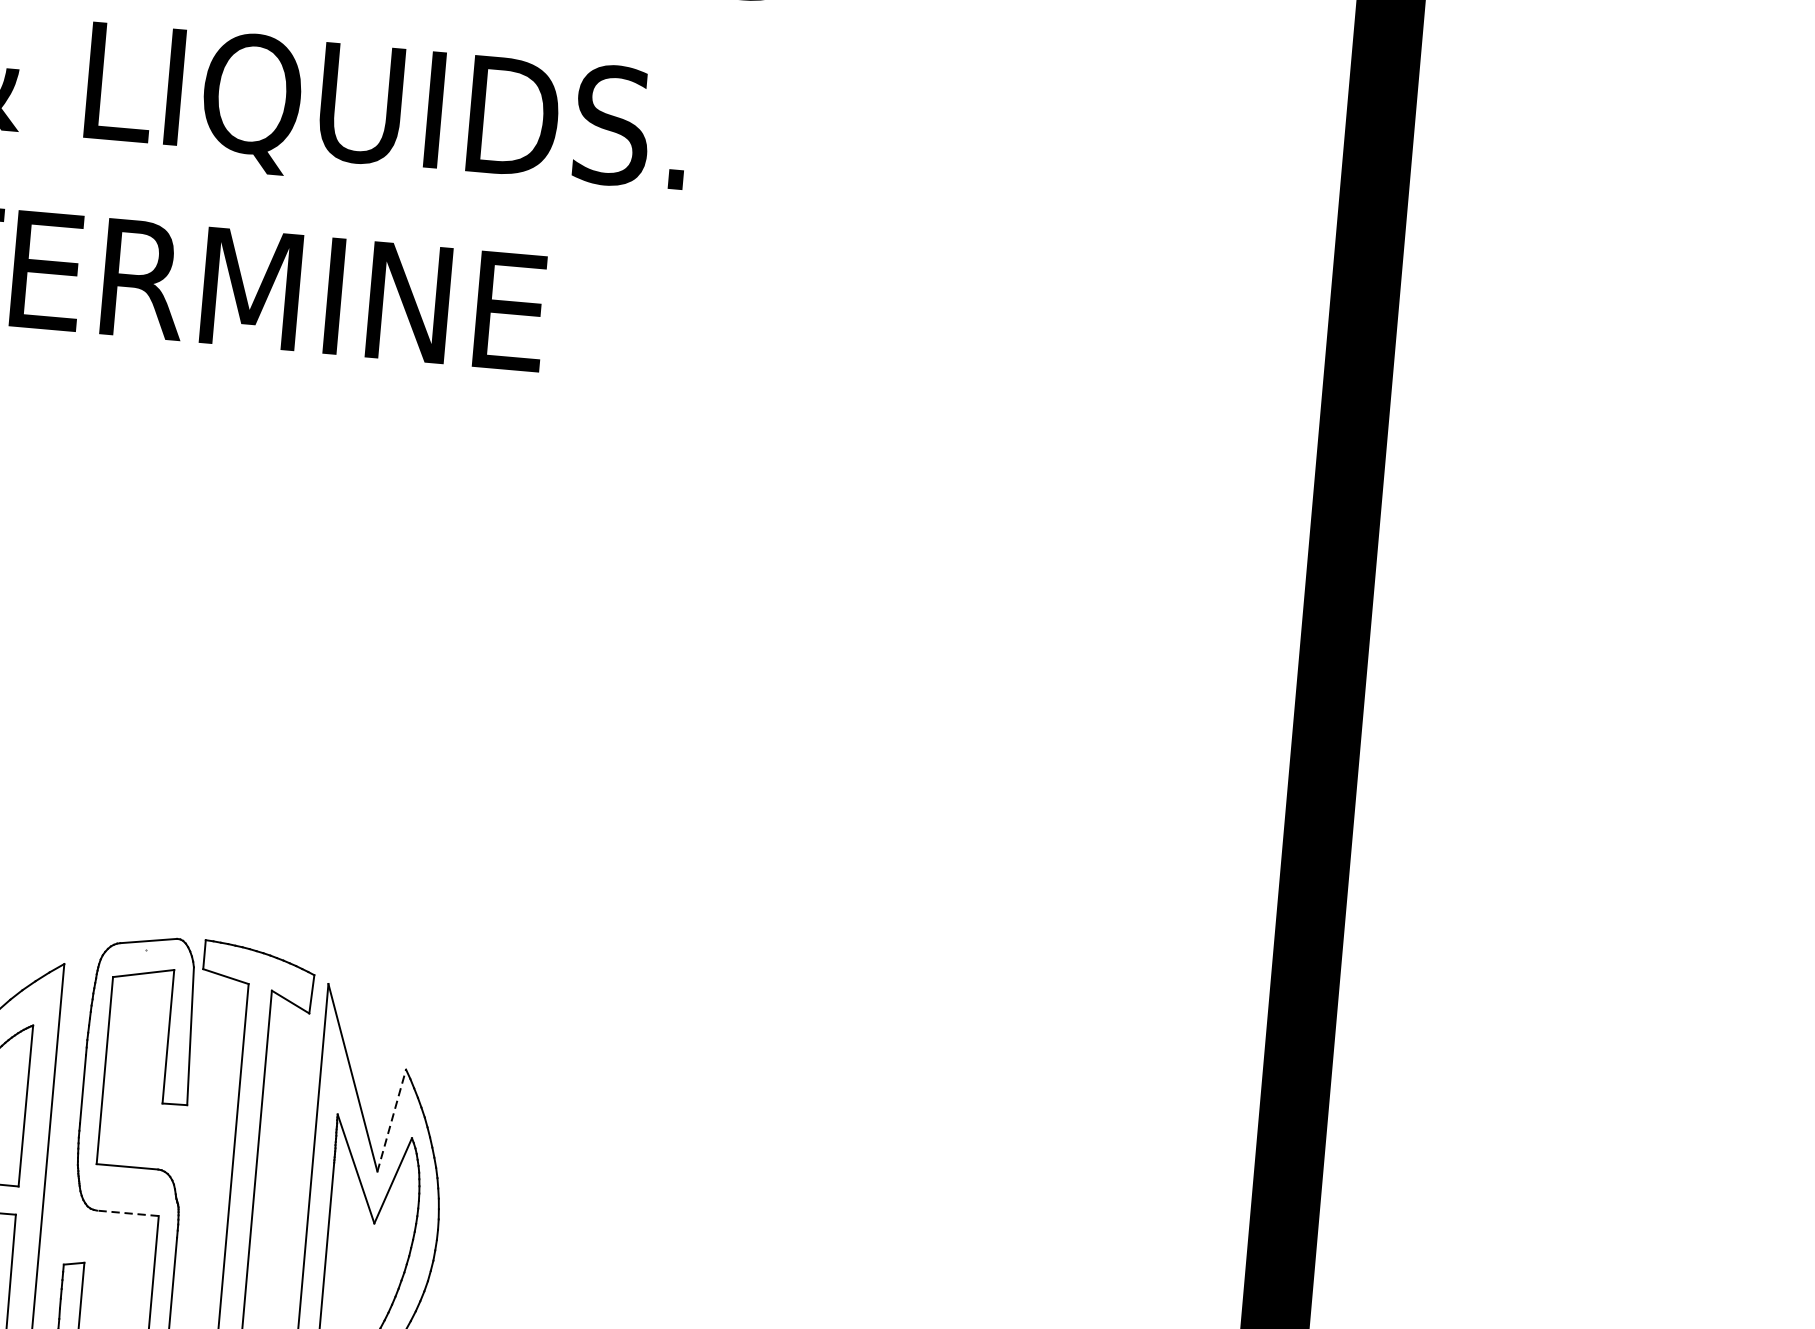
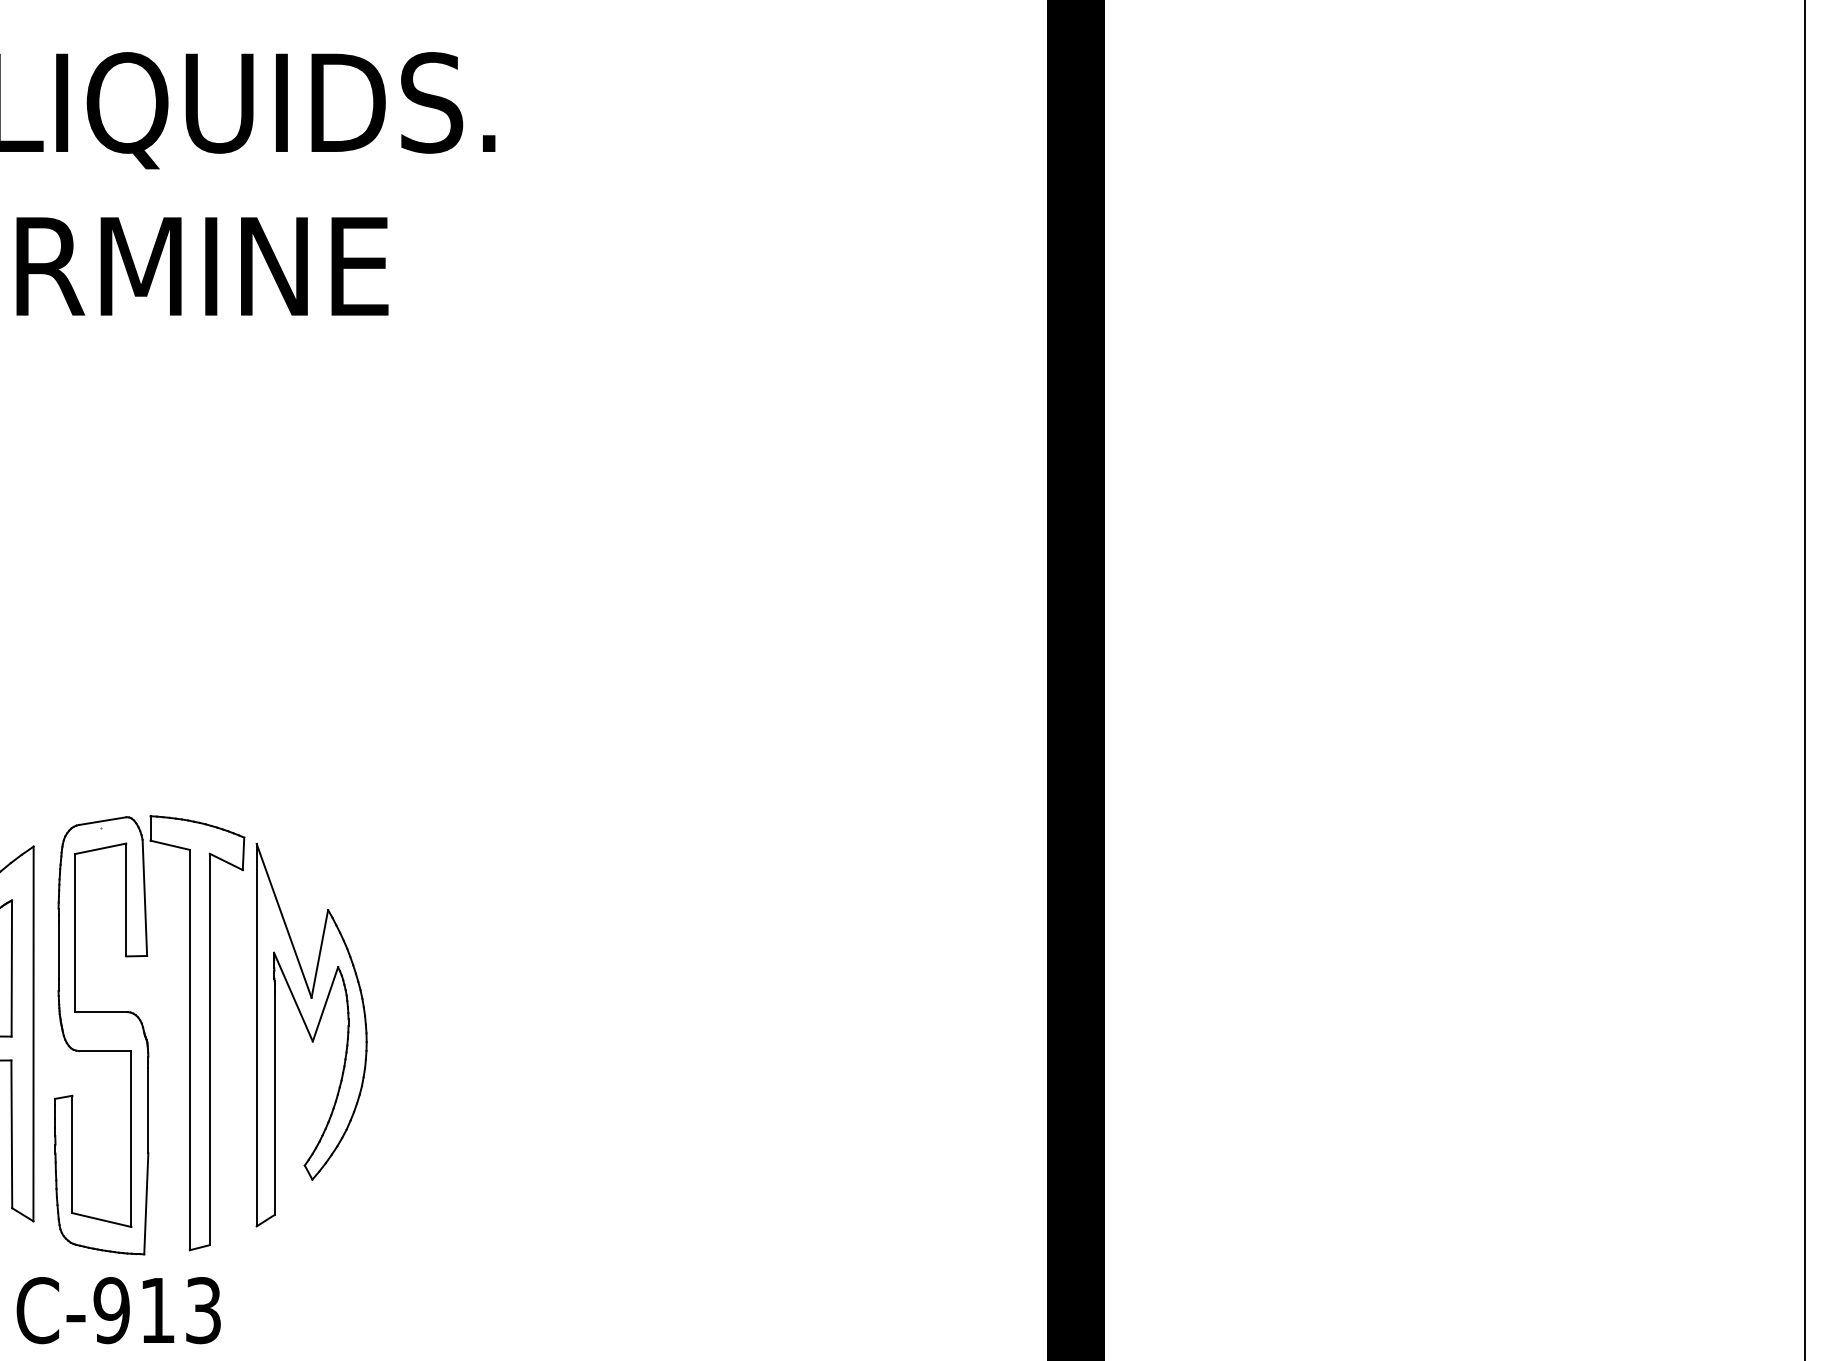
line: (391, 1120) -> (319, 953), dashed -> solid
line: (126, 1213) -> (104, 1051), dashed -> solid

